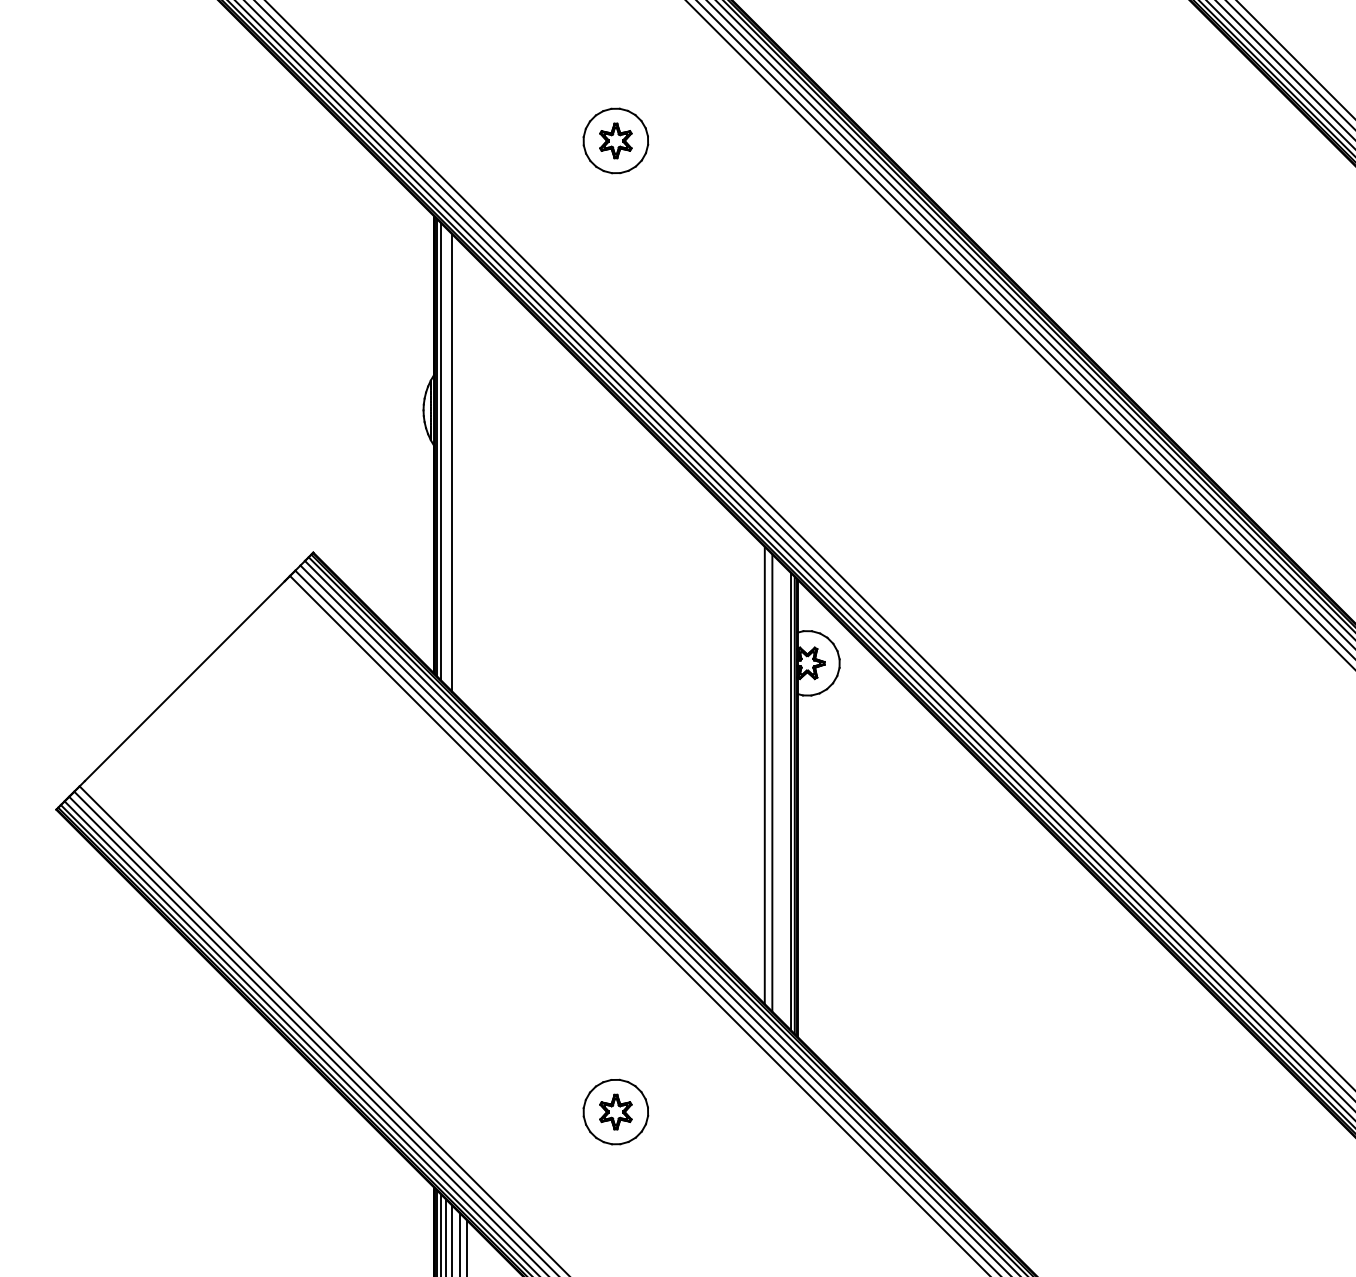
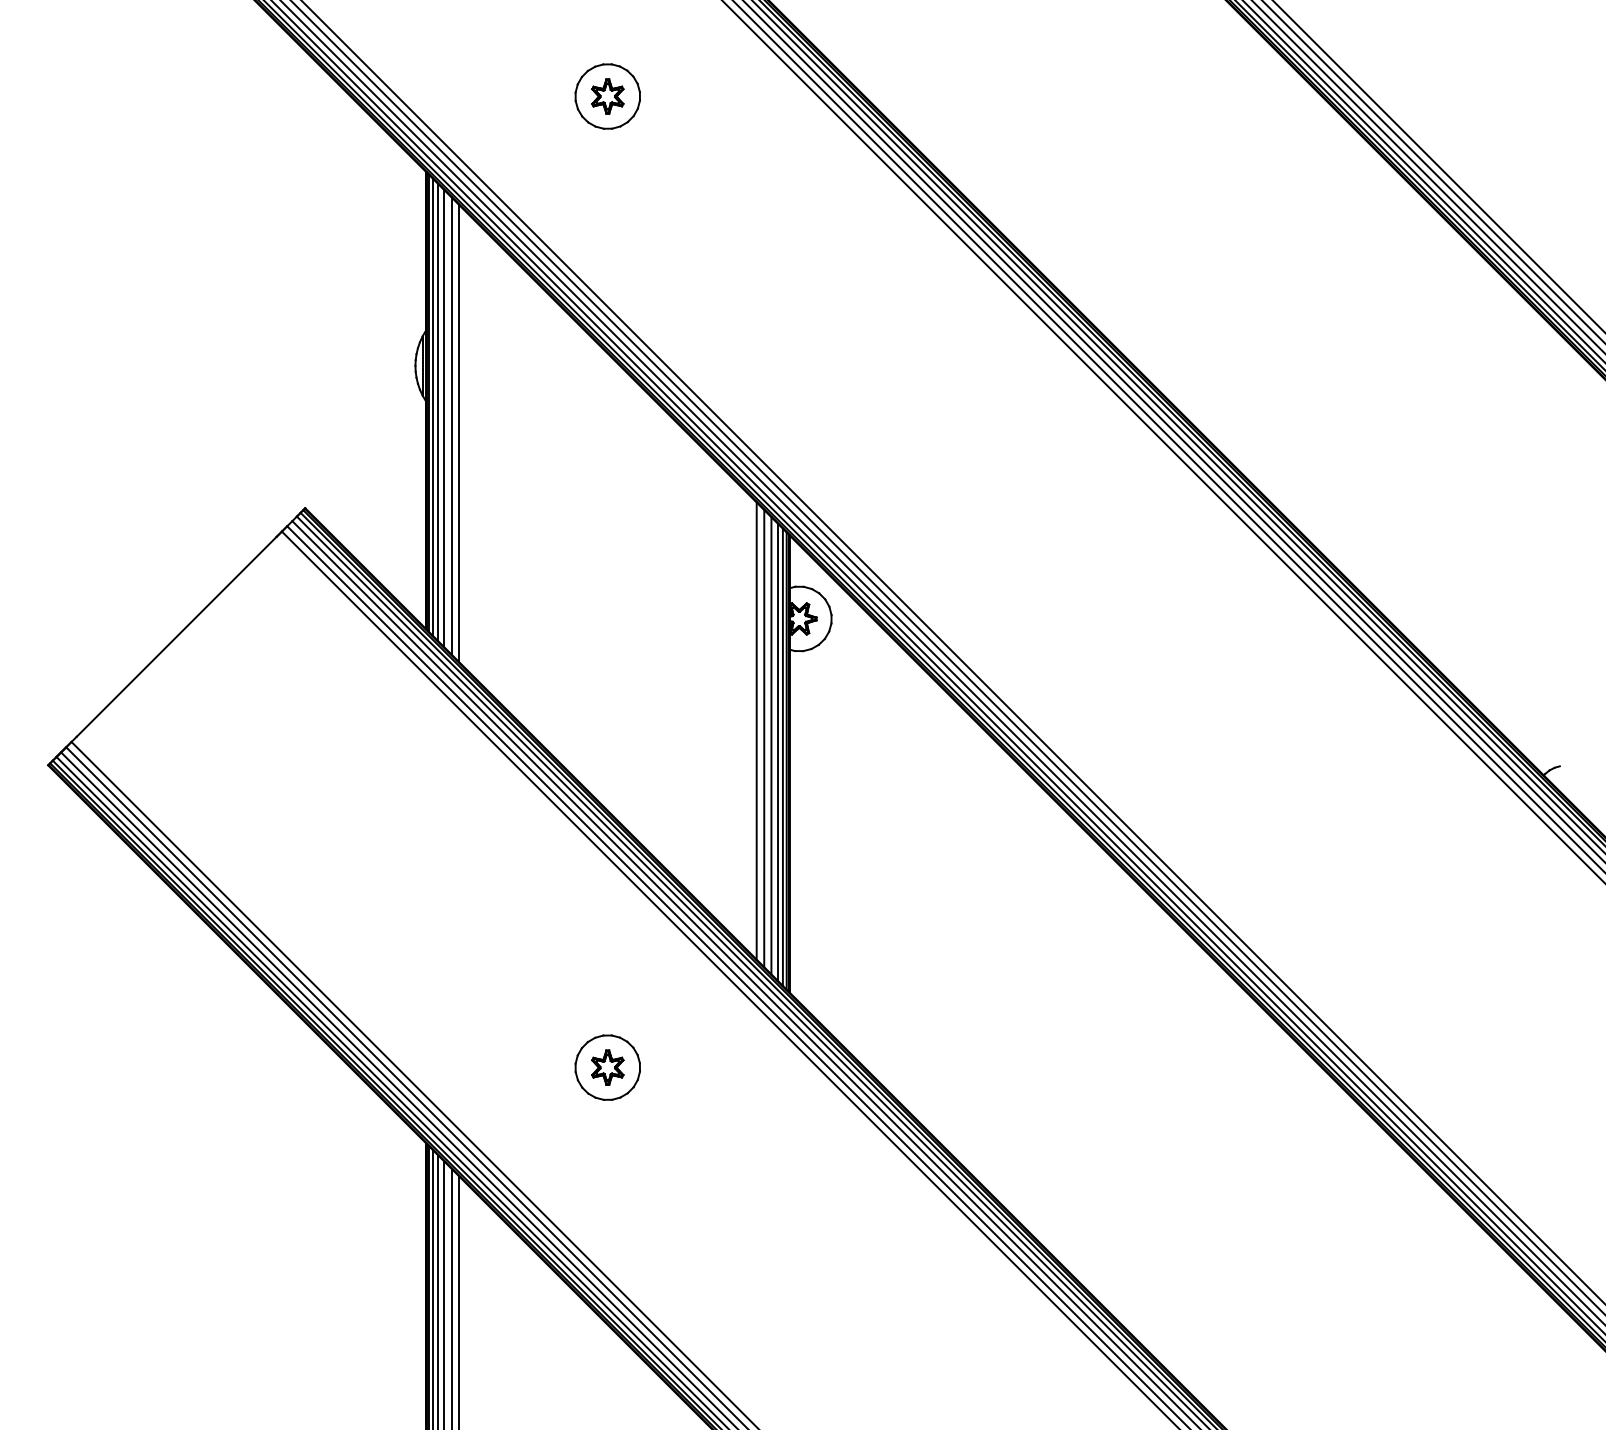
line: (445, 455) -> (437, 411), added
line: (459, 469) -> (451, 425), added
line: (467, 476) -> (459, 432), added
line: (779, 789) -> (771, 745), added
line: (785, 795) -> (777, 751), added

